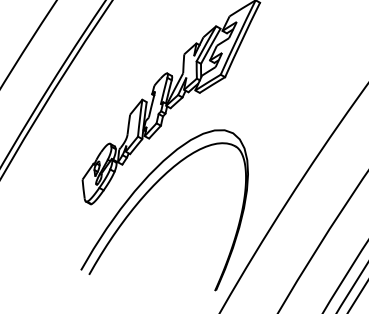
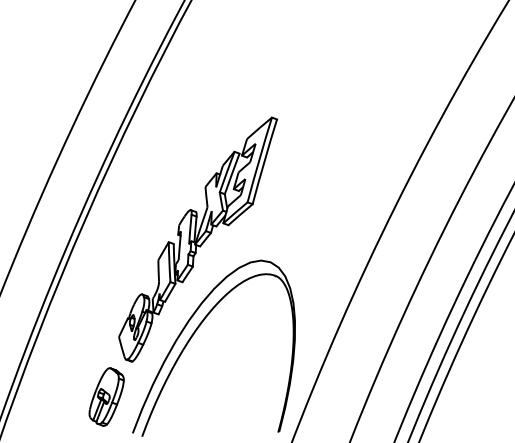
part: (62, 232) -> (106, 396), added

